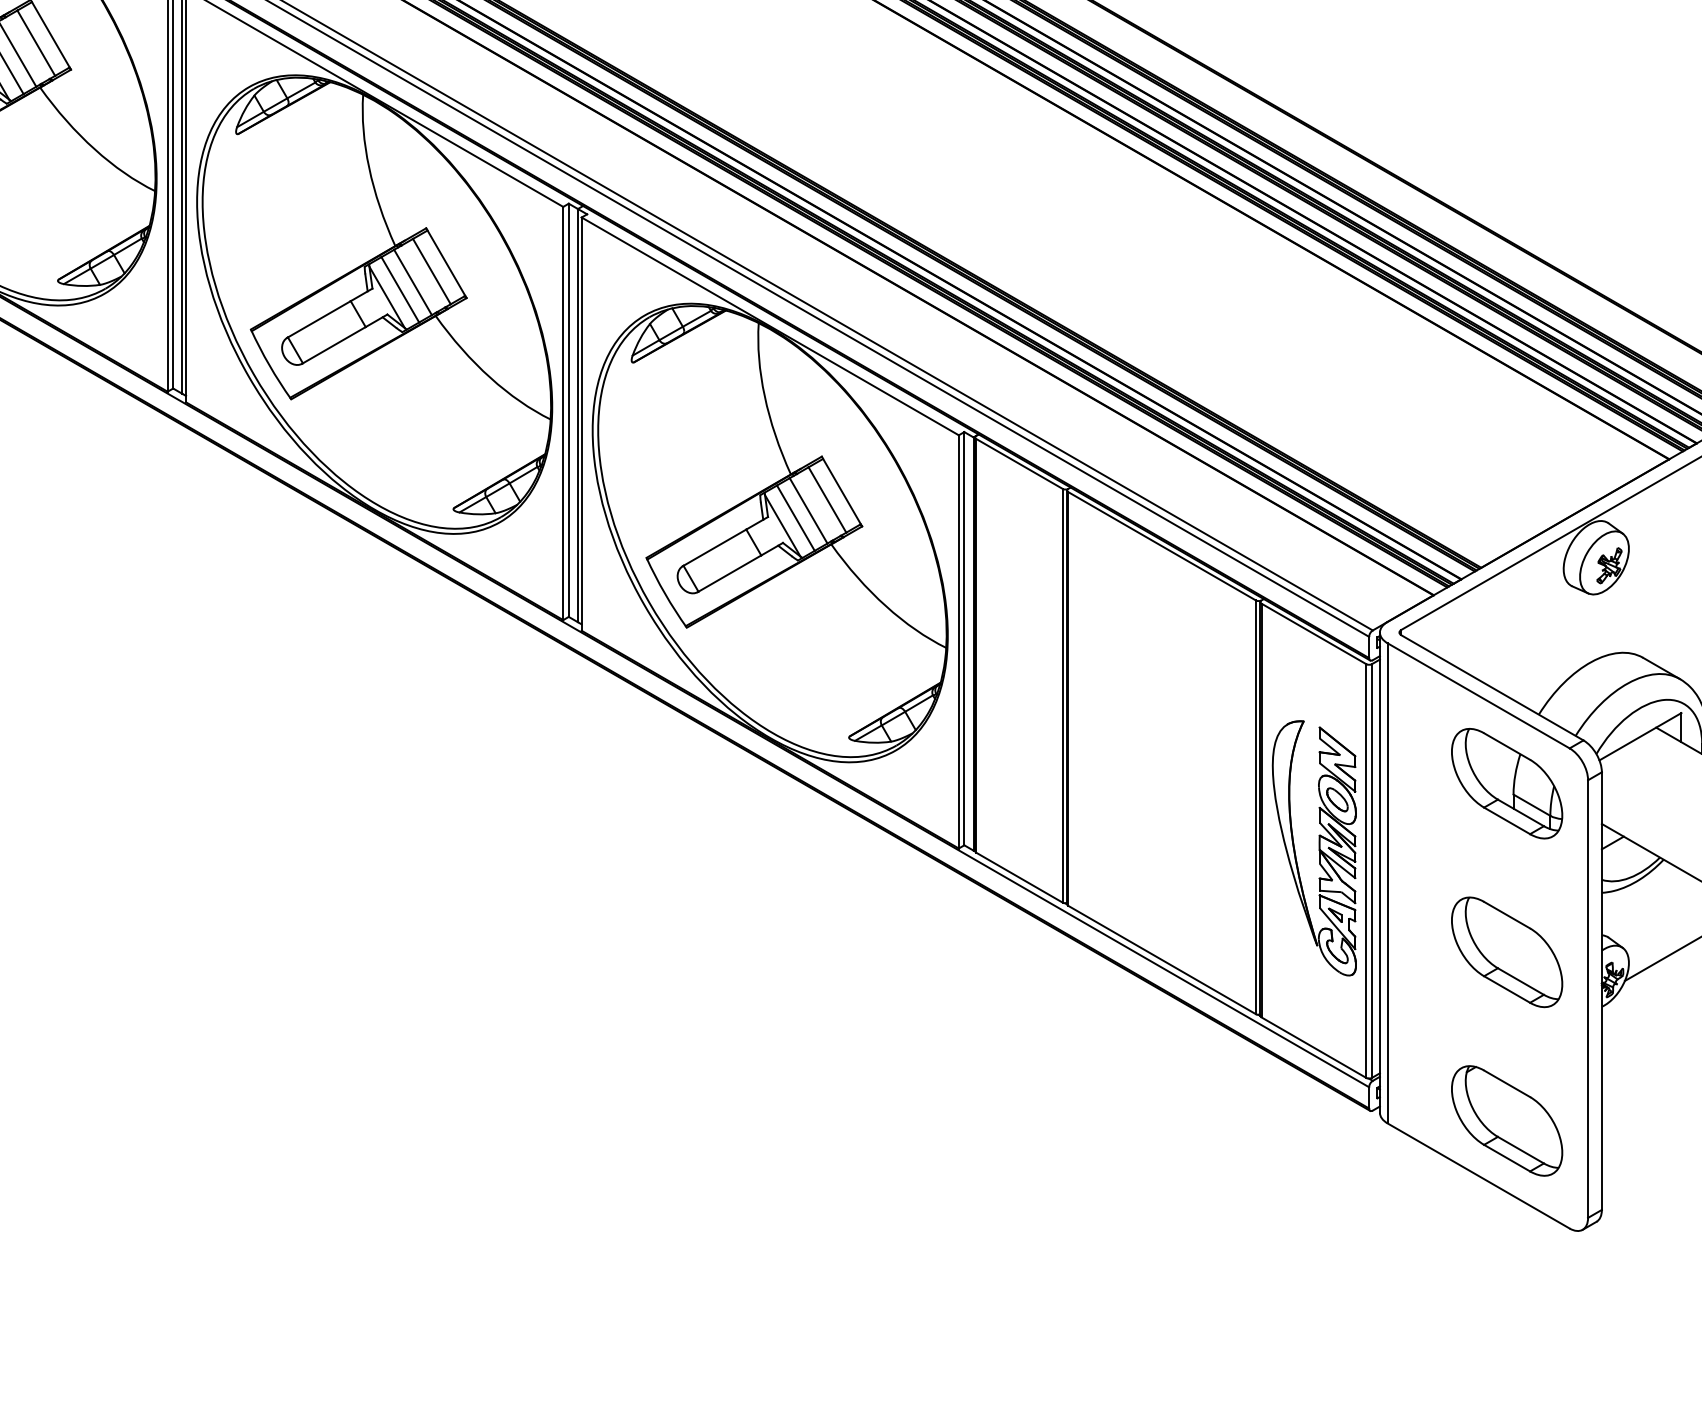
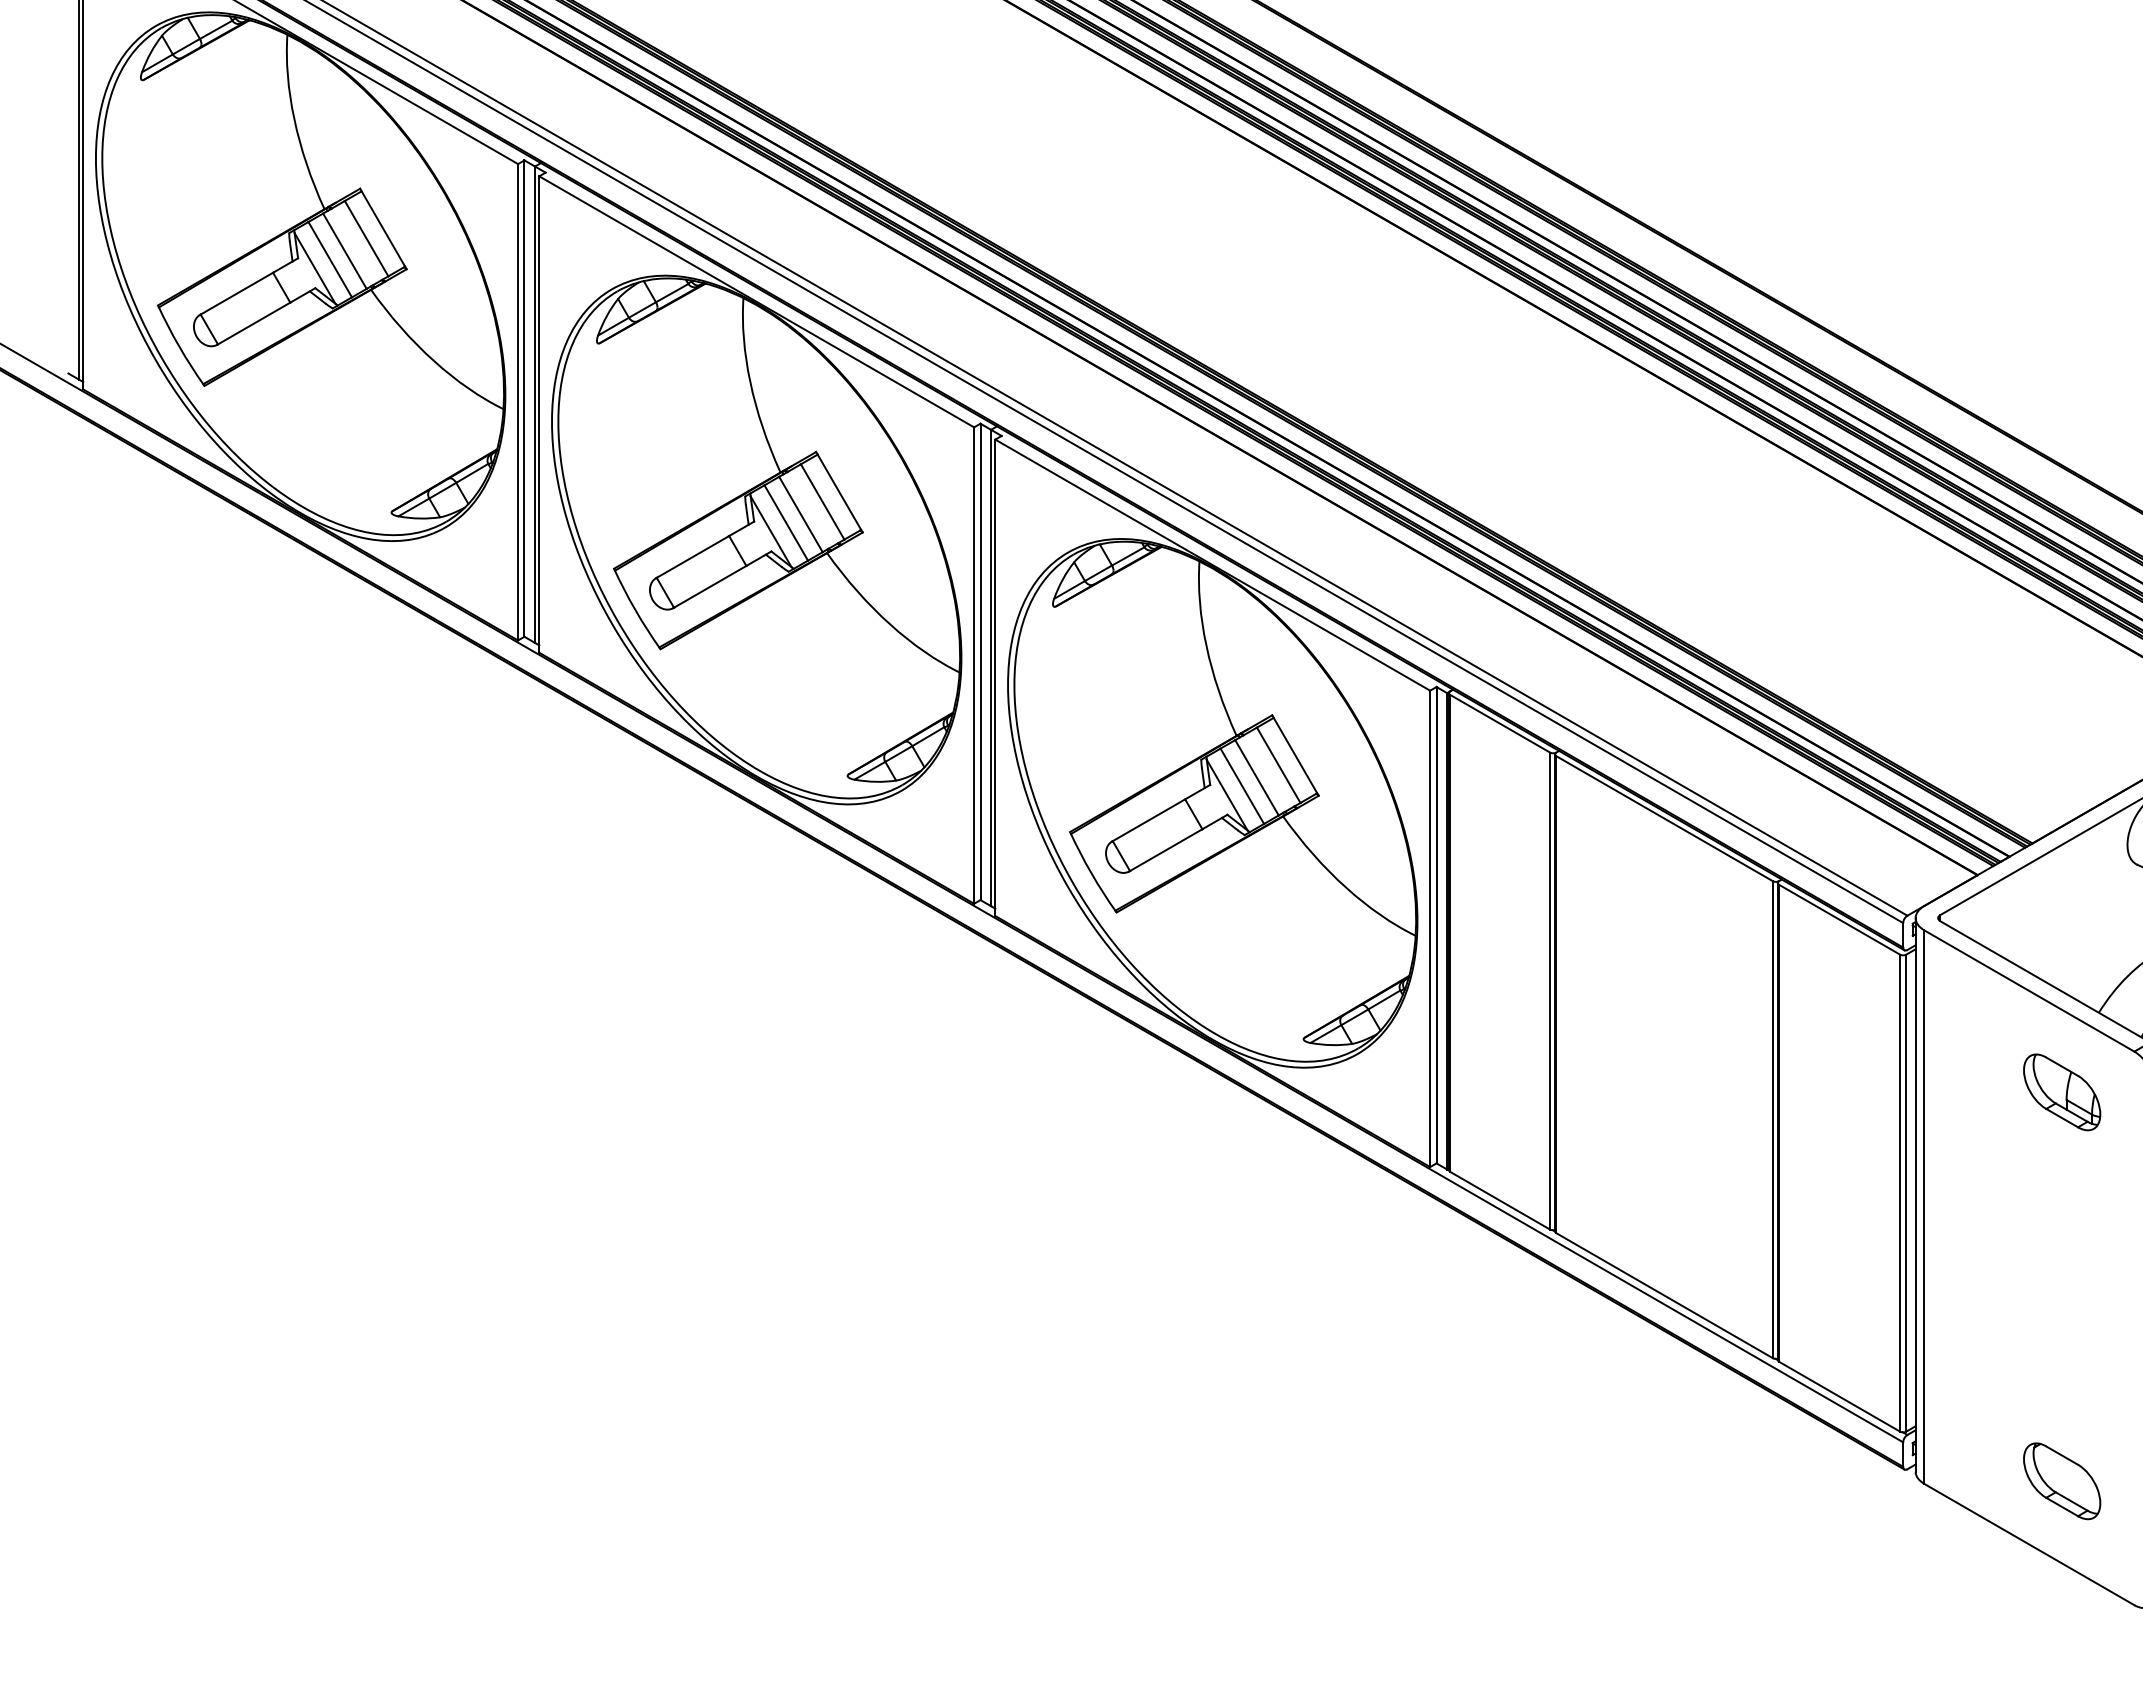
part: (1506, 783) -> (2061, 1092), size x0.6
part: (1313, 848) -> (1839, 1166), removed
part: (1506, 952) -> (2061, 1286), removed
part: (1506, 1121) -> (2061, 1481), size x0.6

